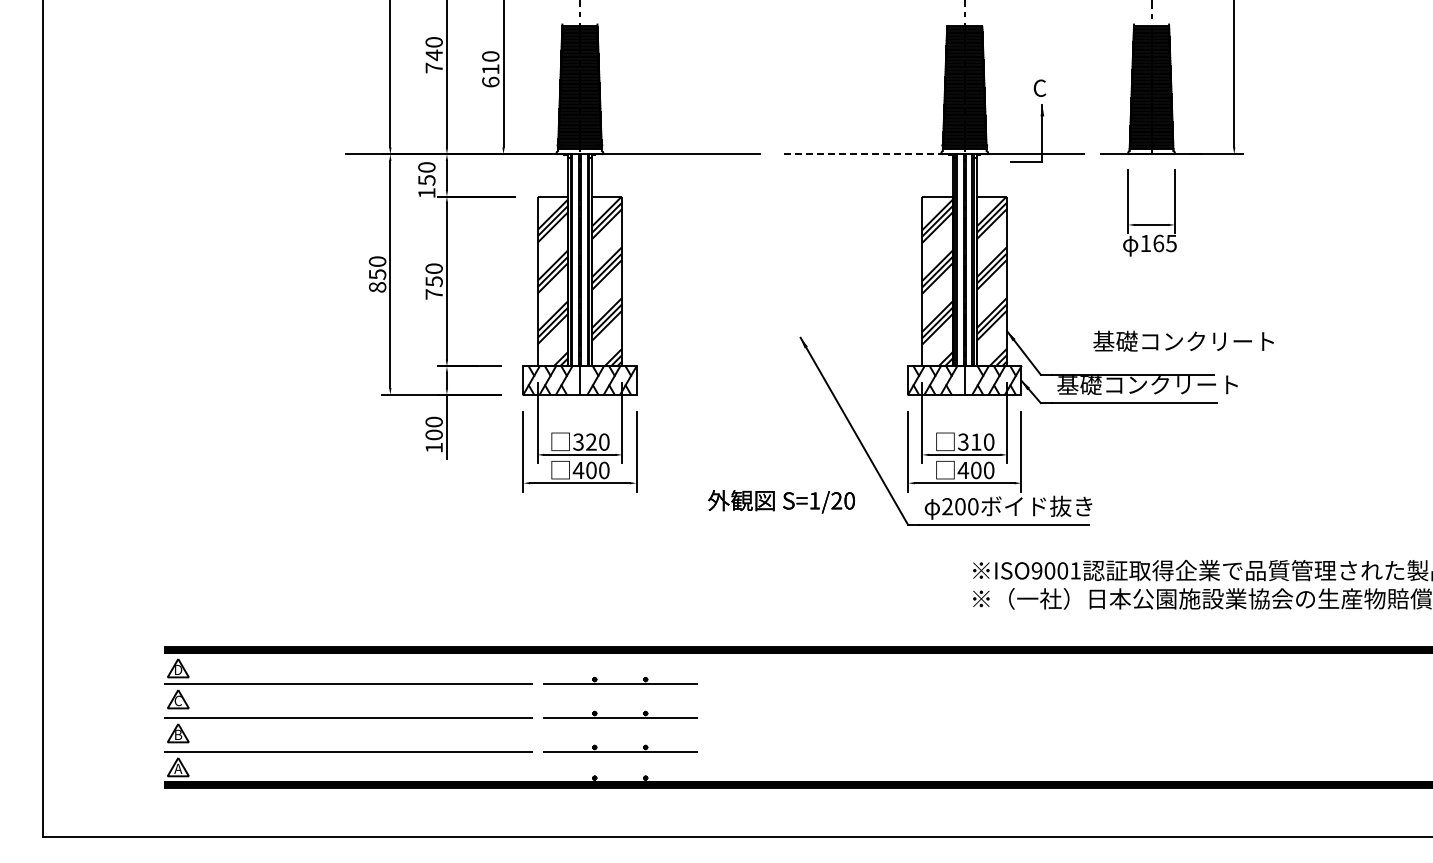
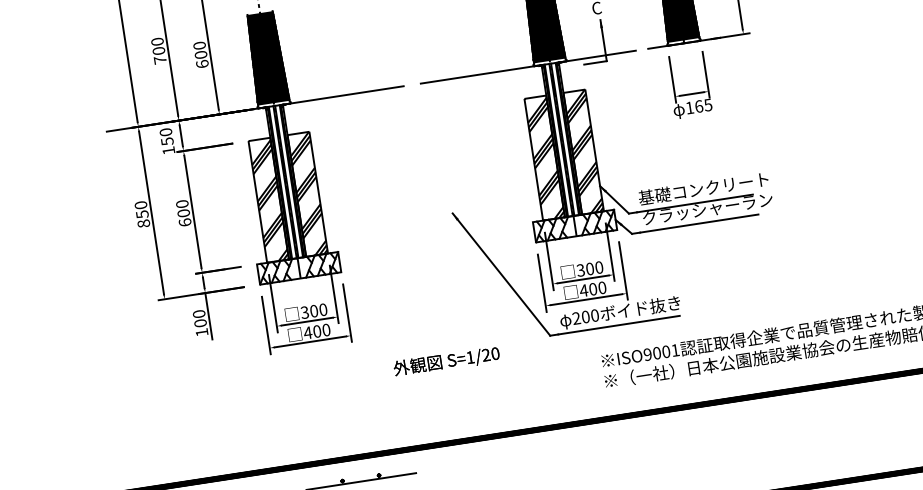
text: (433, 55) -> (158, 51), 740 -> 700
text: (490, 69) -> (200, 55), 610 -> 600
line: (869, 154) -> (481, 74), dashed -> solid
text: (433, 287) -> (183, 217), 750 -> 600
text: (1183, 340) -> (703, 188), moved
text: (1148, 385) -> (707, 209), 基礎コンクリート -> クラッシャーラン
text: (591, 441) -> (314, 310), 320 -> 300
text: (976, 441) -> (590, 268), 310 -> 300
text: (781, 501) -> (446, 361), moved

